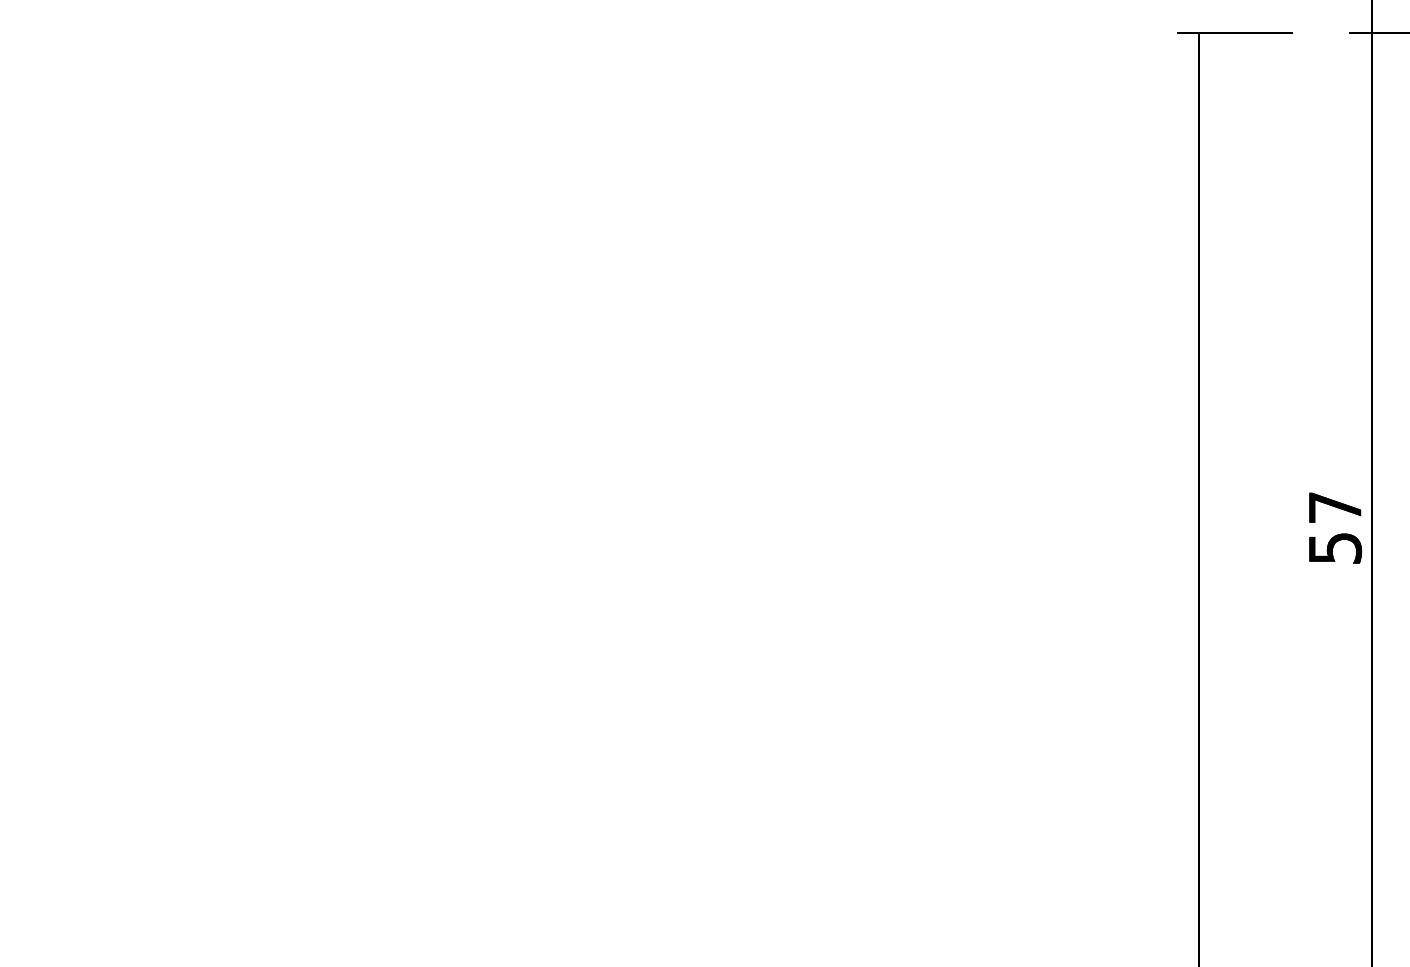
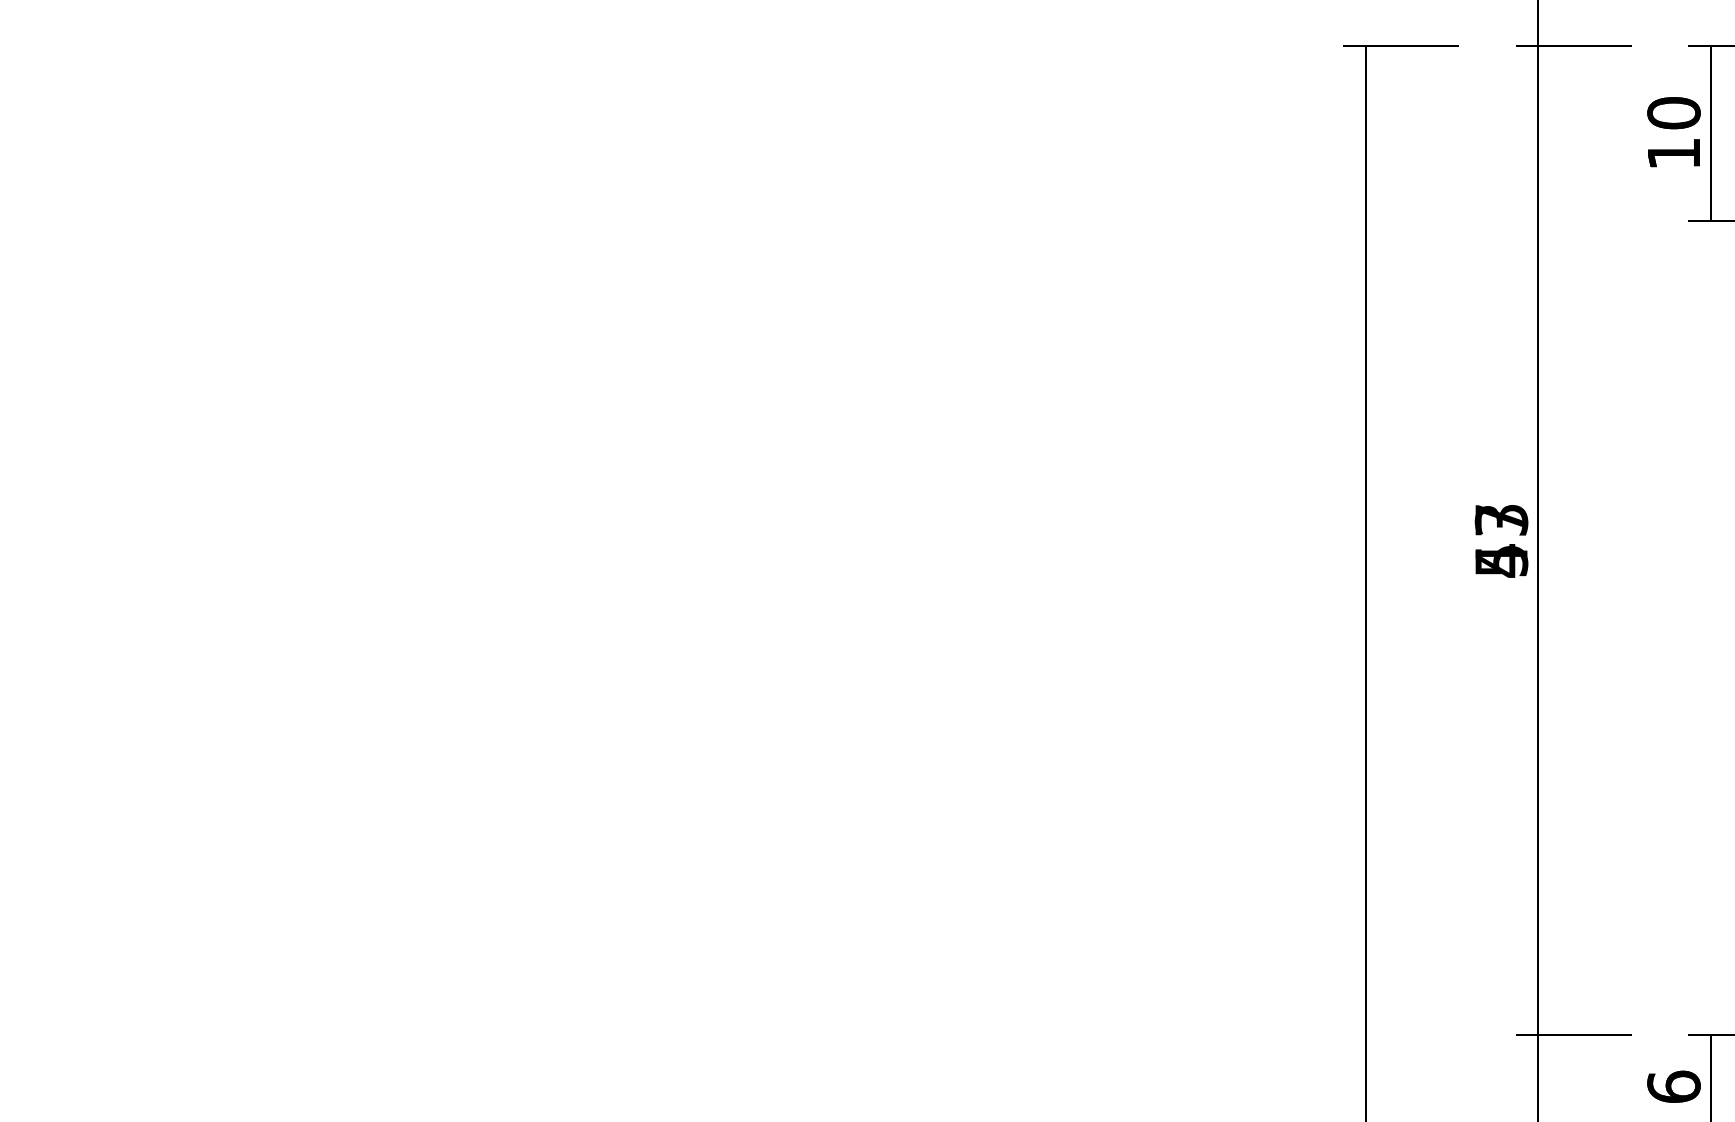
text: (1335, 529) -> (1501, 541), 57 -> 43

